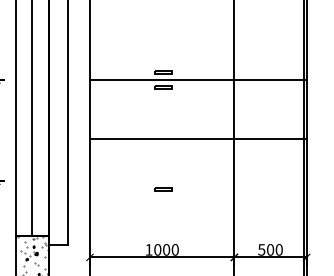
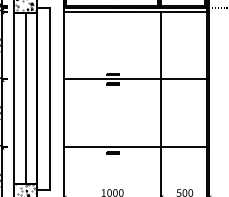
line: (198, 139) -> (136, 147), moved

